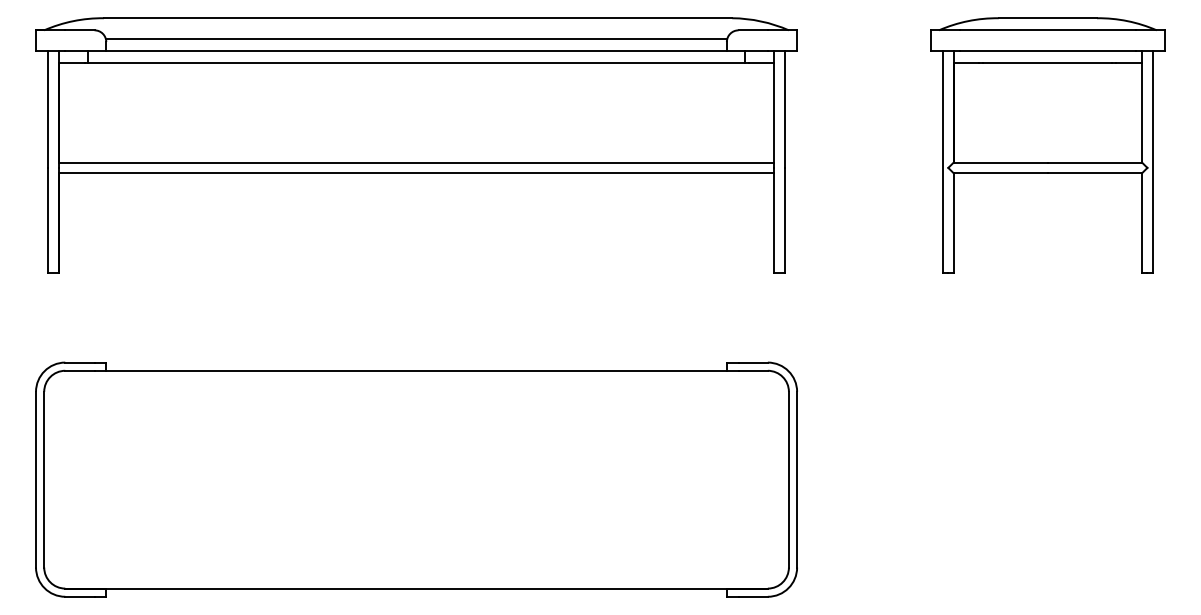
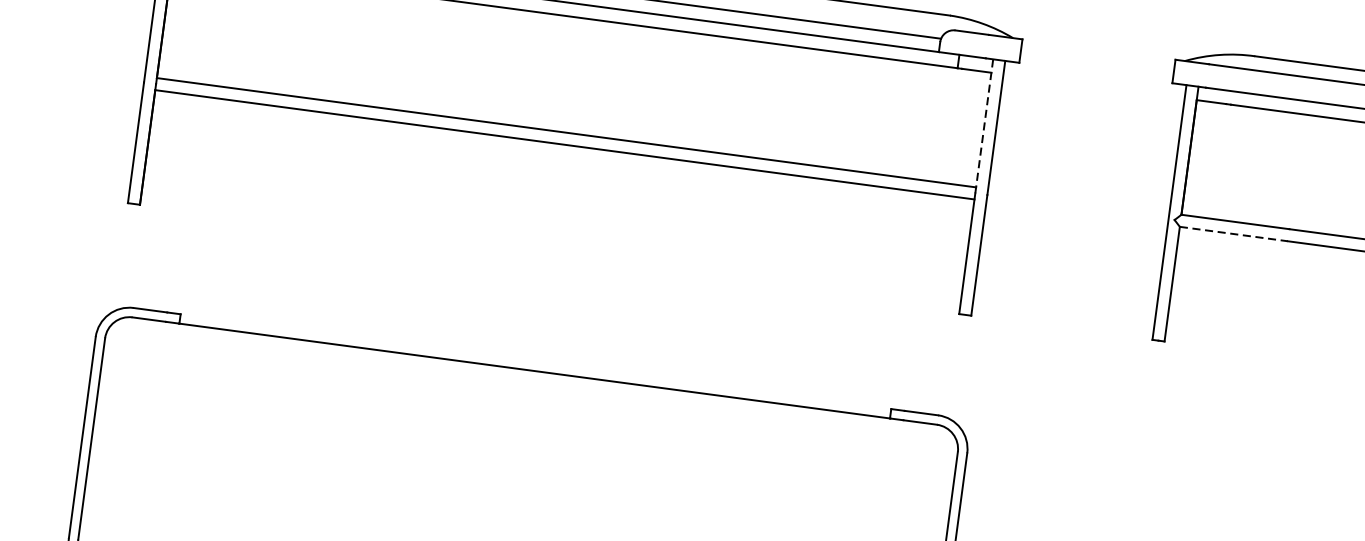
line: (774, 109) -> (984, 126), solid -> dashed
line: (1001, 173) -> (1234, 234), solid -> dashed

